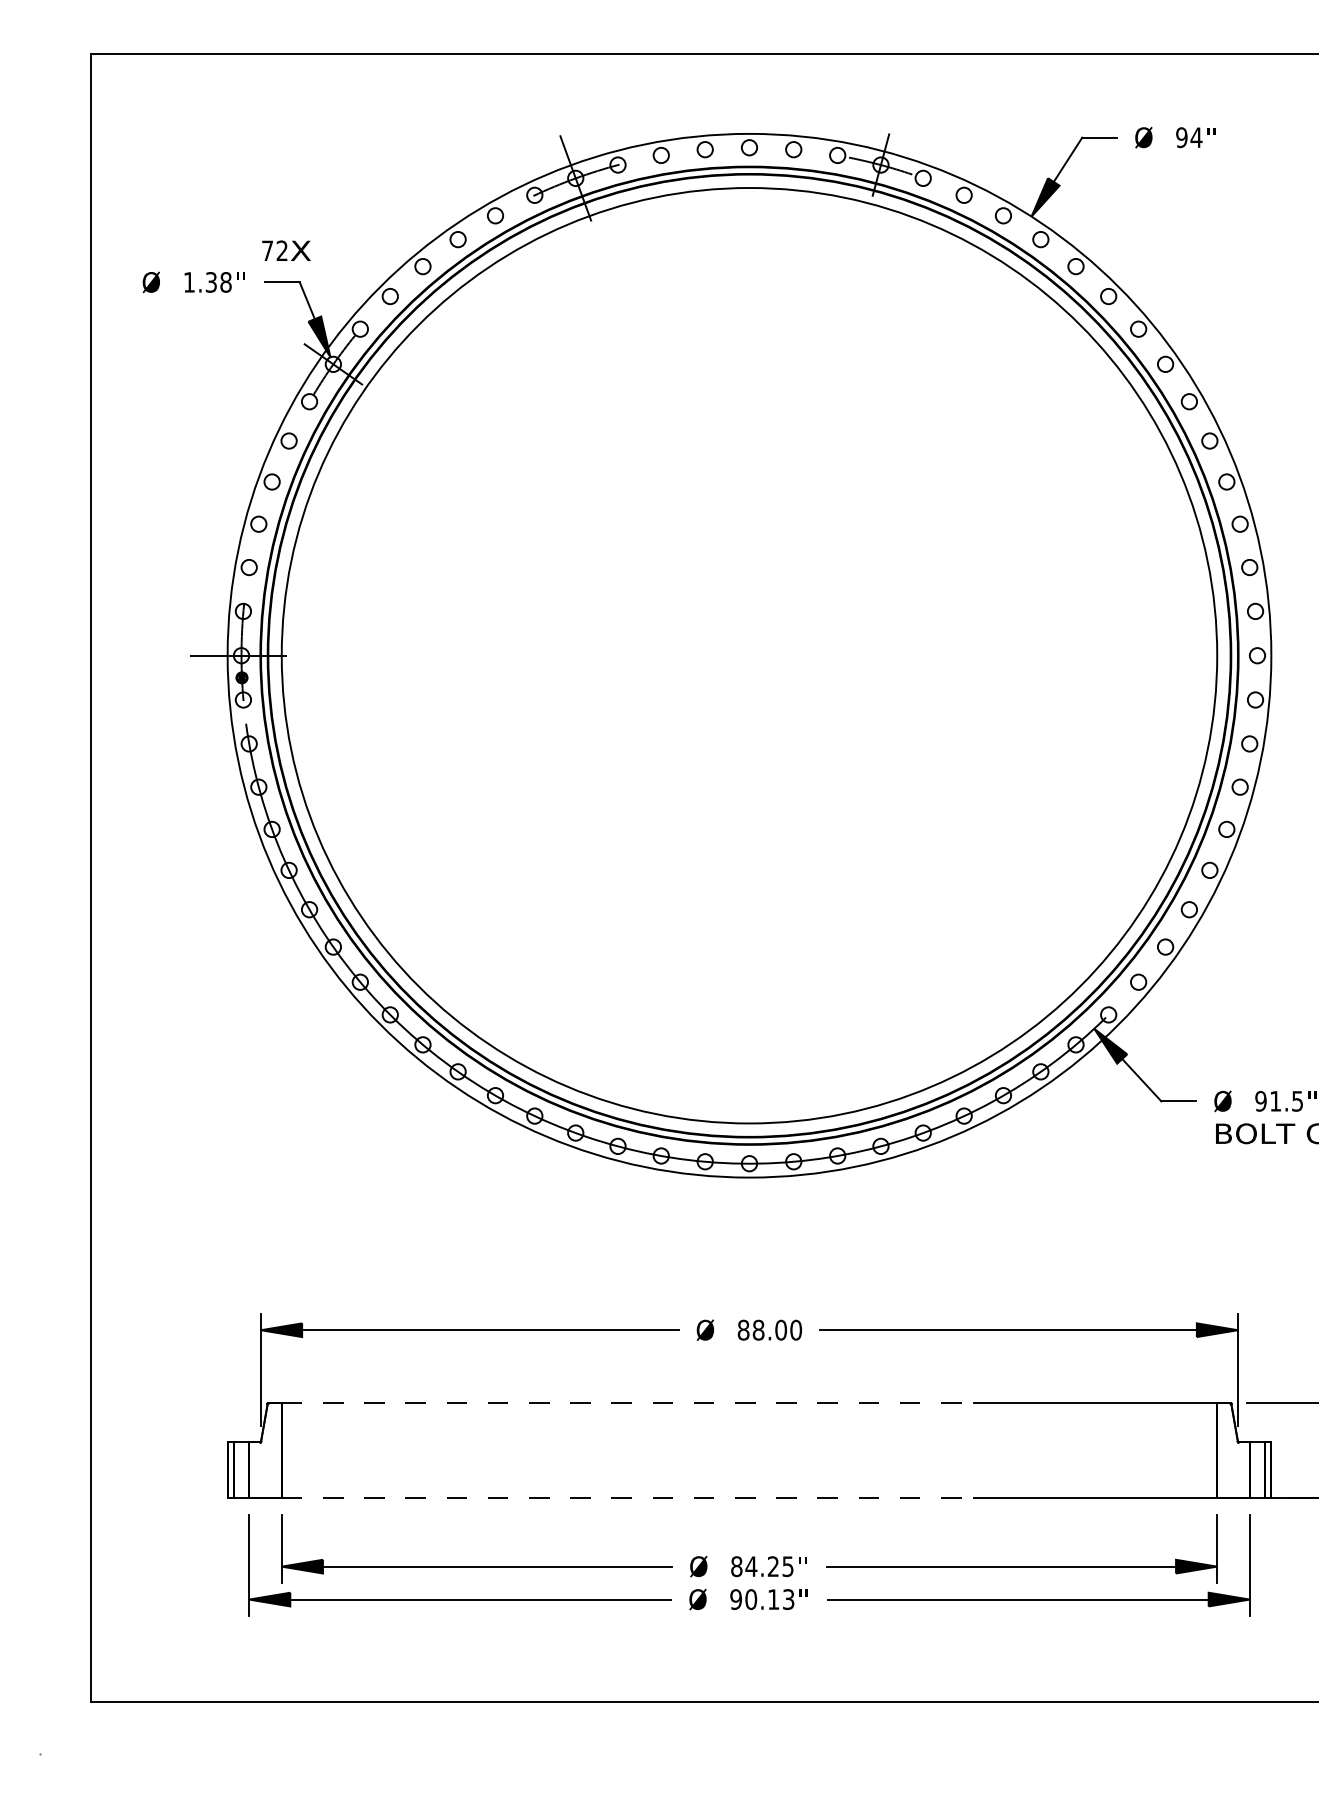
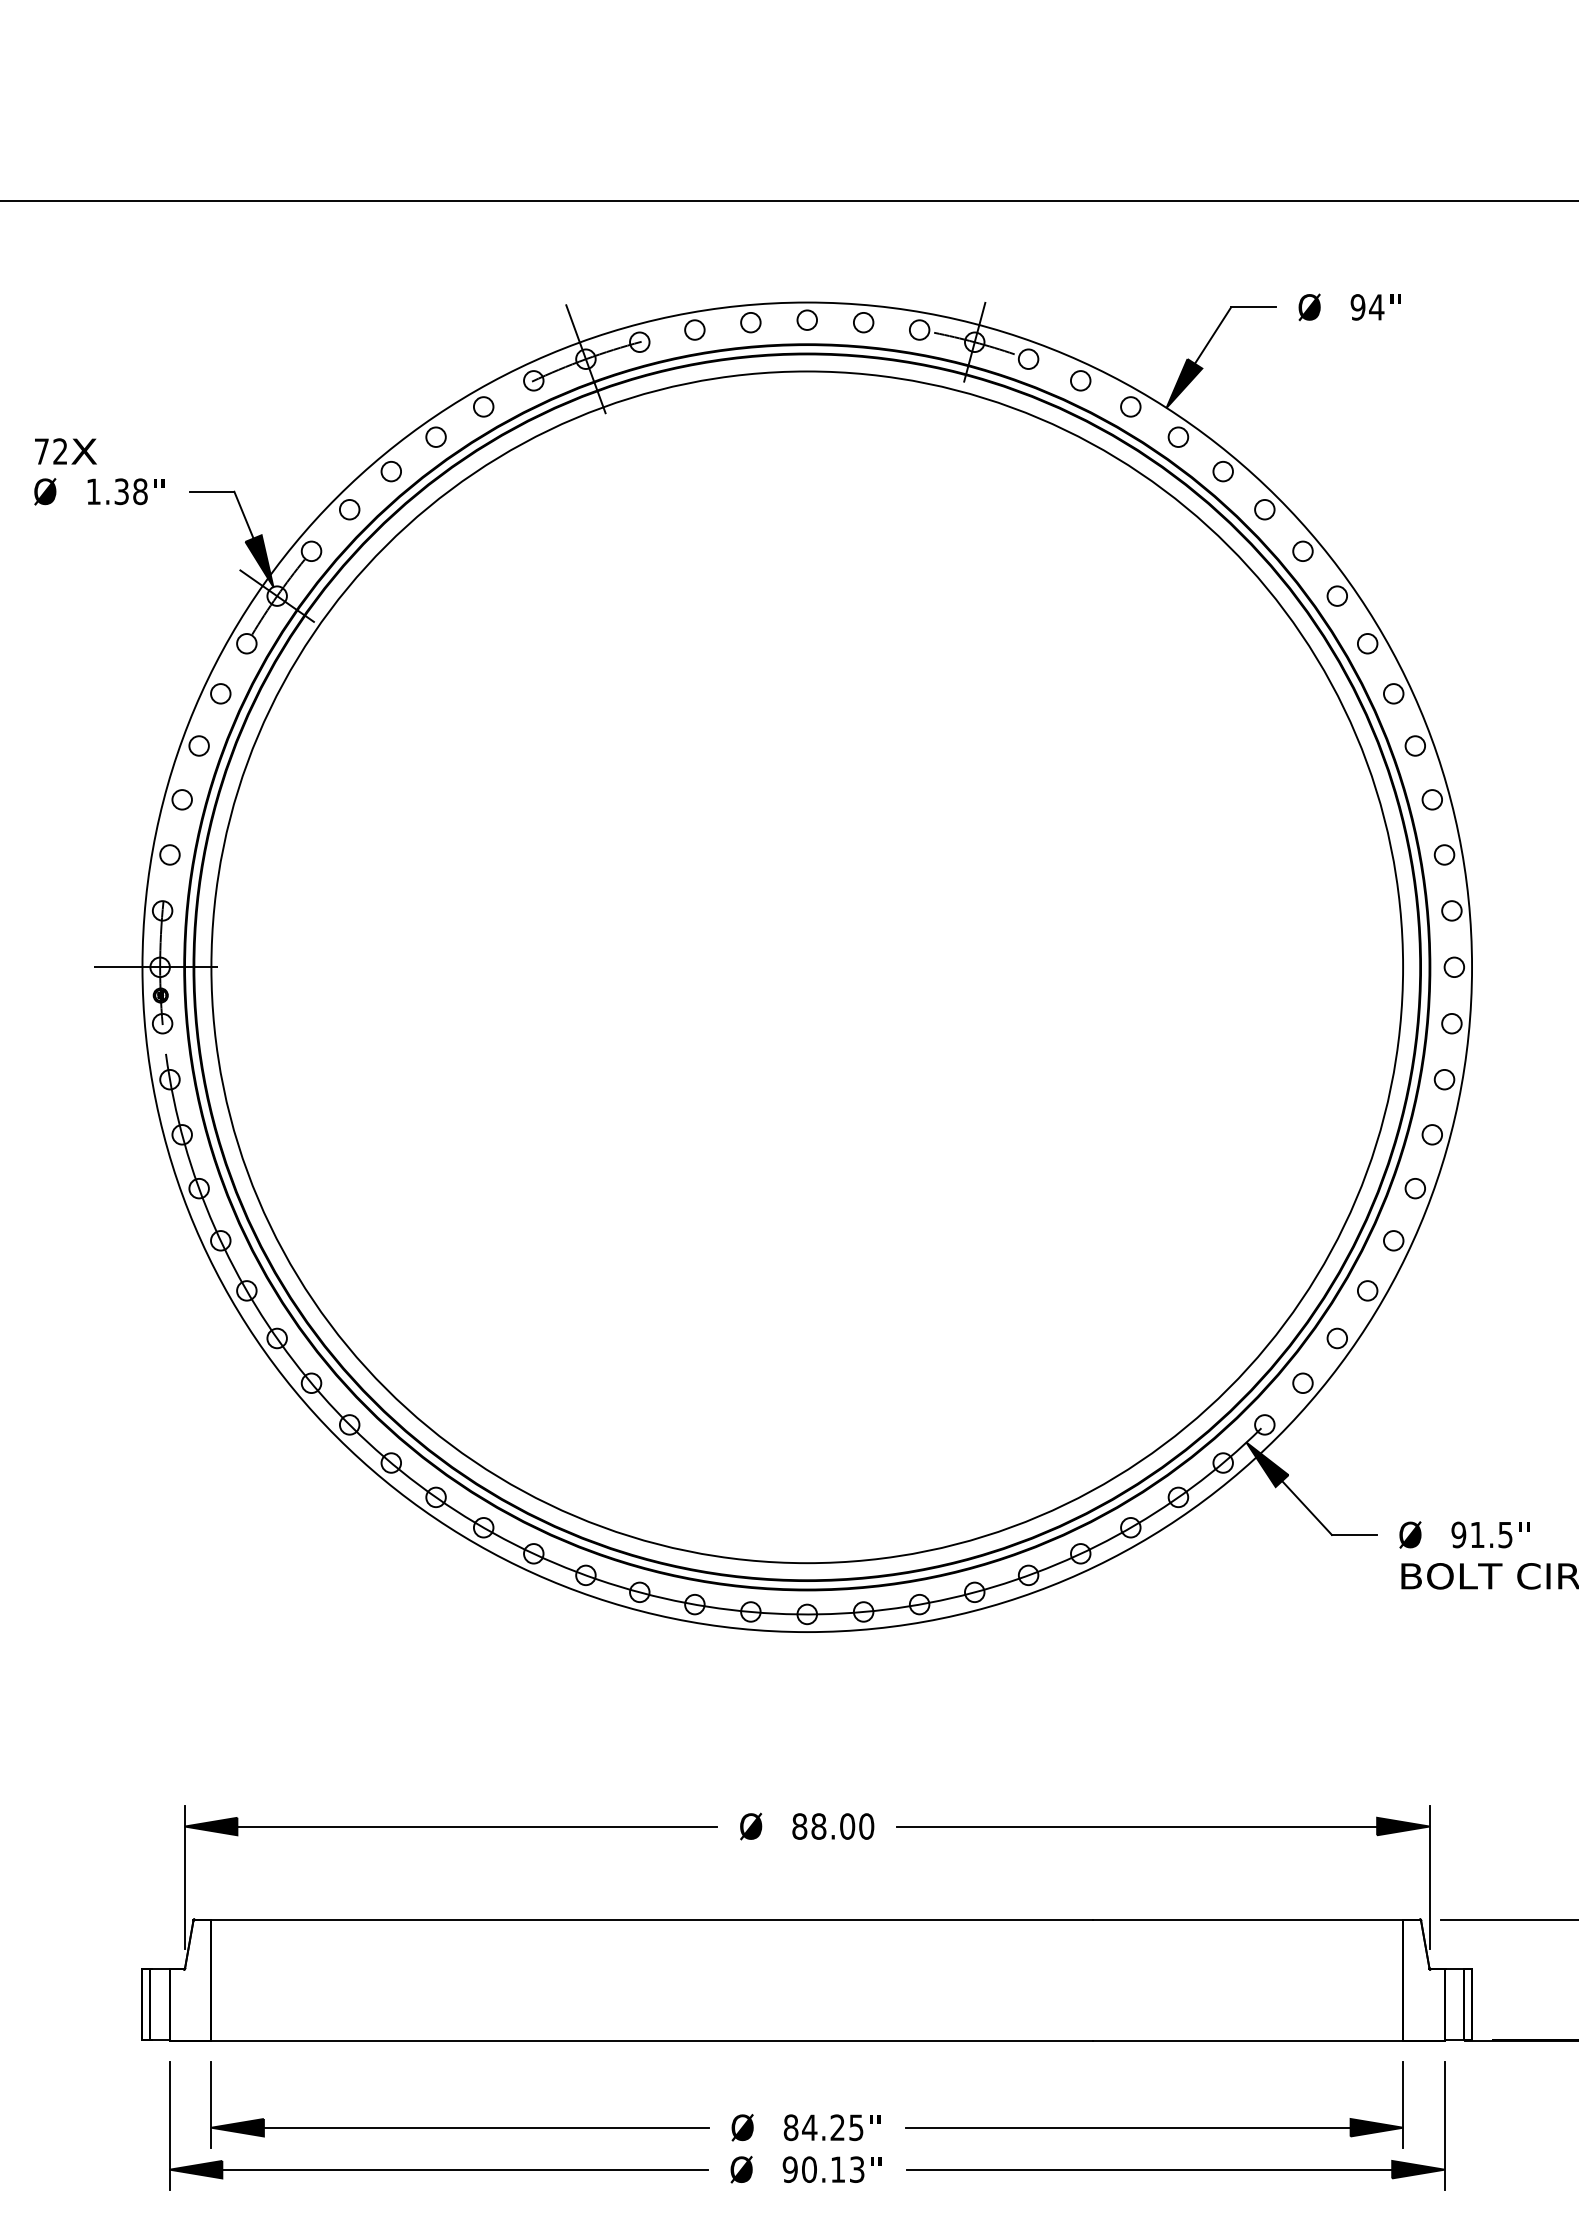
text: (286, 250) -> (65, 451), moved
line: (627, 1403) -> (651, 1919), dashed -> solid
line: (627, 1498) -> (651, 2040), dashed -> solid

